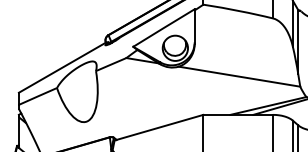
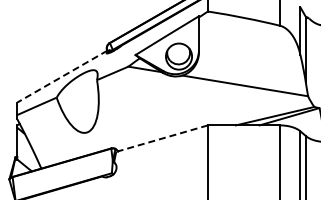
line: (62, 67) -> (62, 76), solid -> dashed
line: (159, 127) -> (162, 138), solid -> dashed

